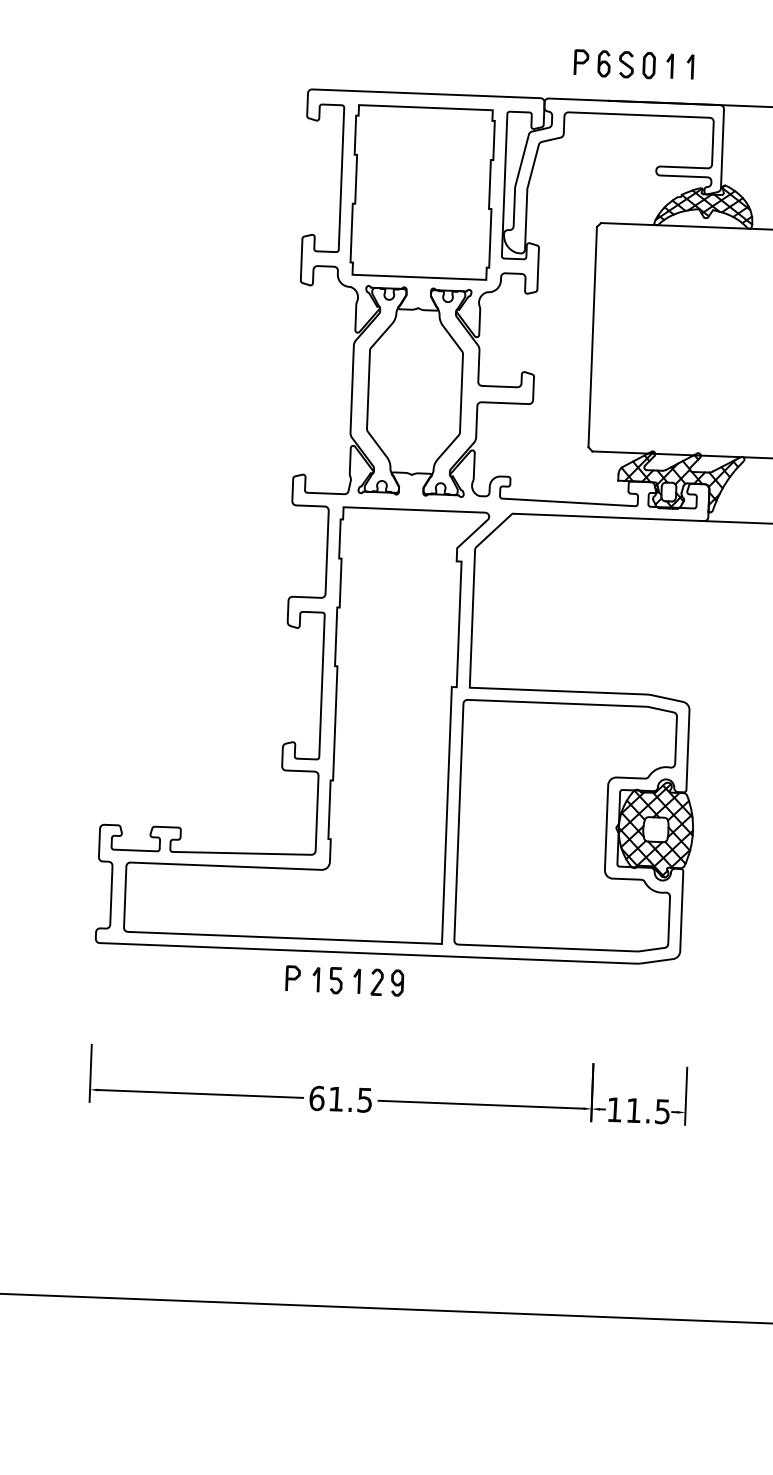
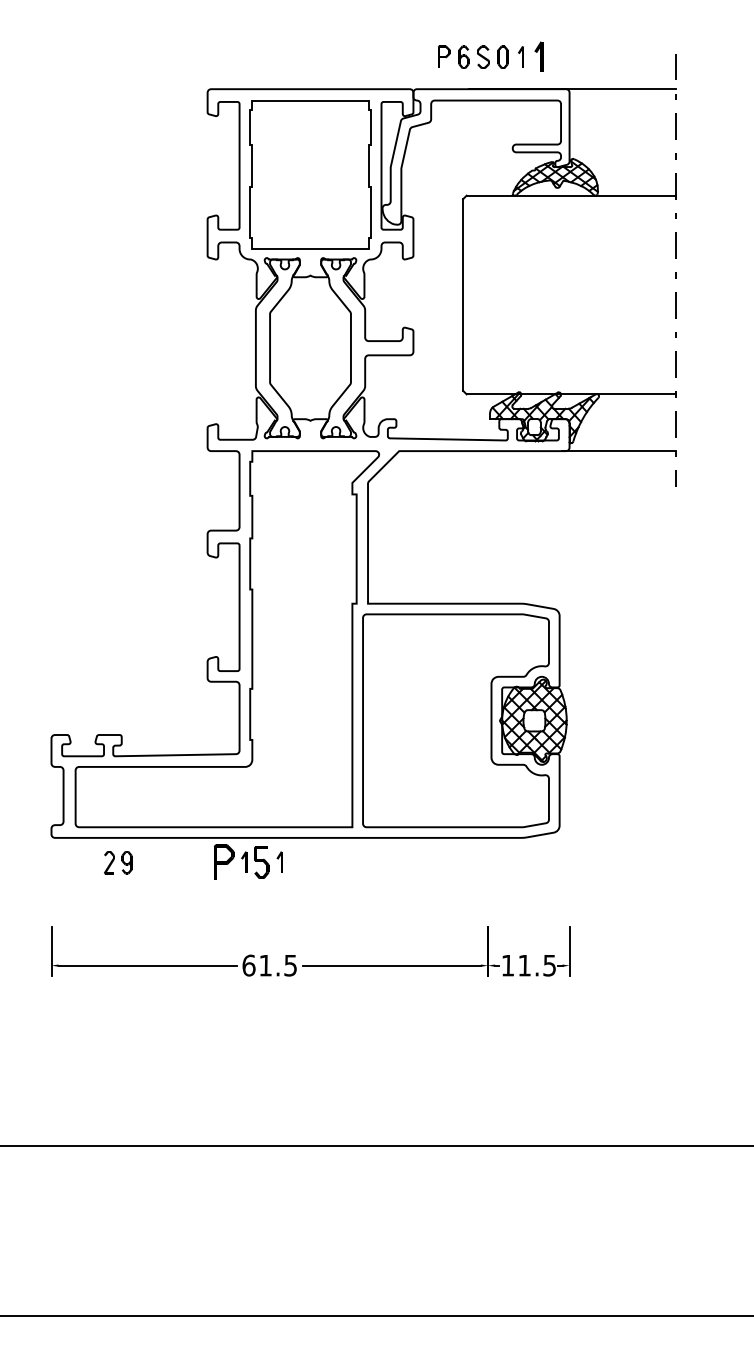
part: (689, 66) -> (538, 56), size x1.4
part: (293, 977) -> (224, 861), size x1.6
part: (335, 980) -> (261, 862), size x1.4
part: (387, 982) -> (118, 862), moved

